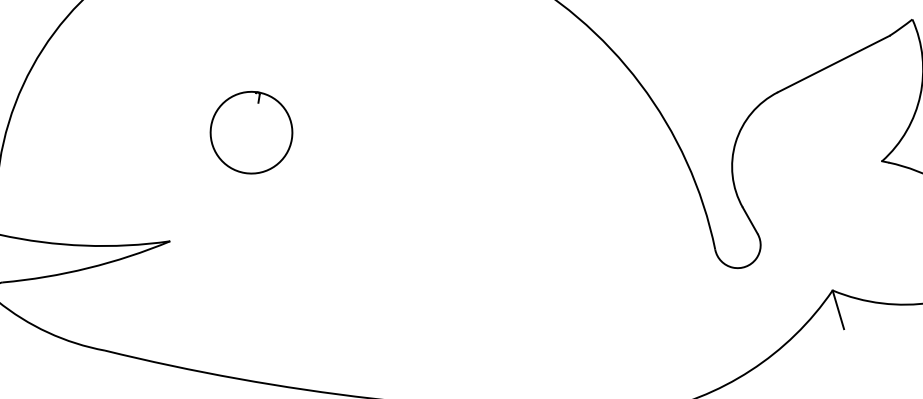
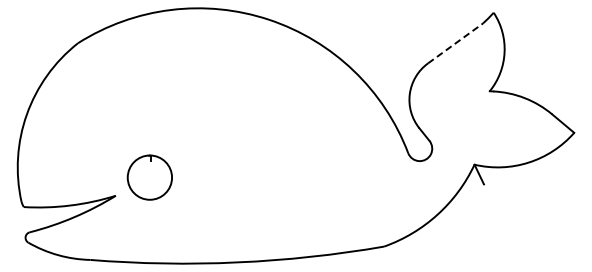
line: (833, 64) -> (455, 43), solid -> dashed
part: (250, 132) -> (149, 177), moved

